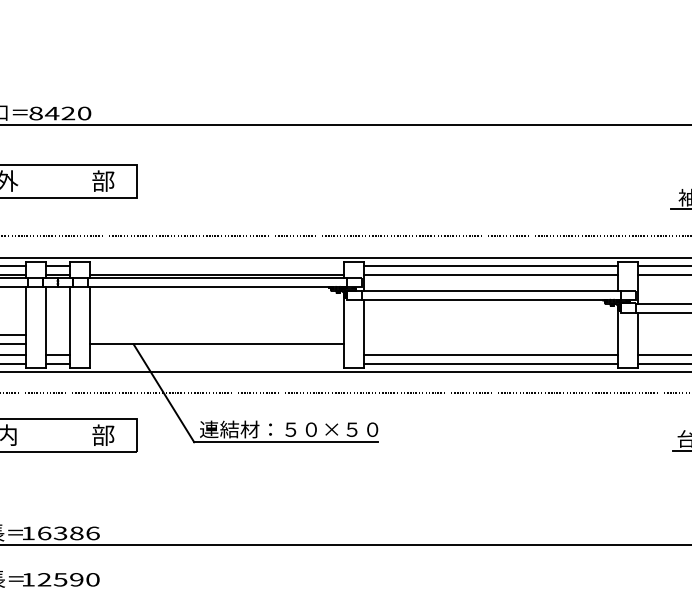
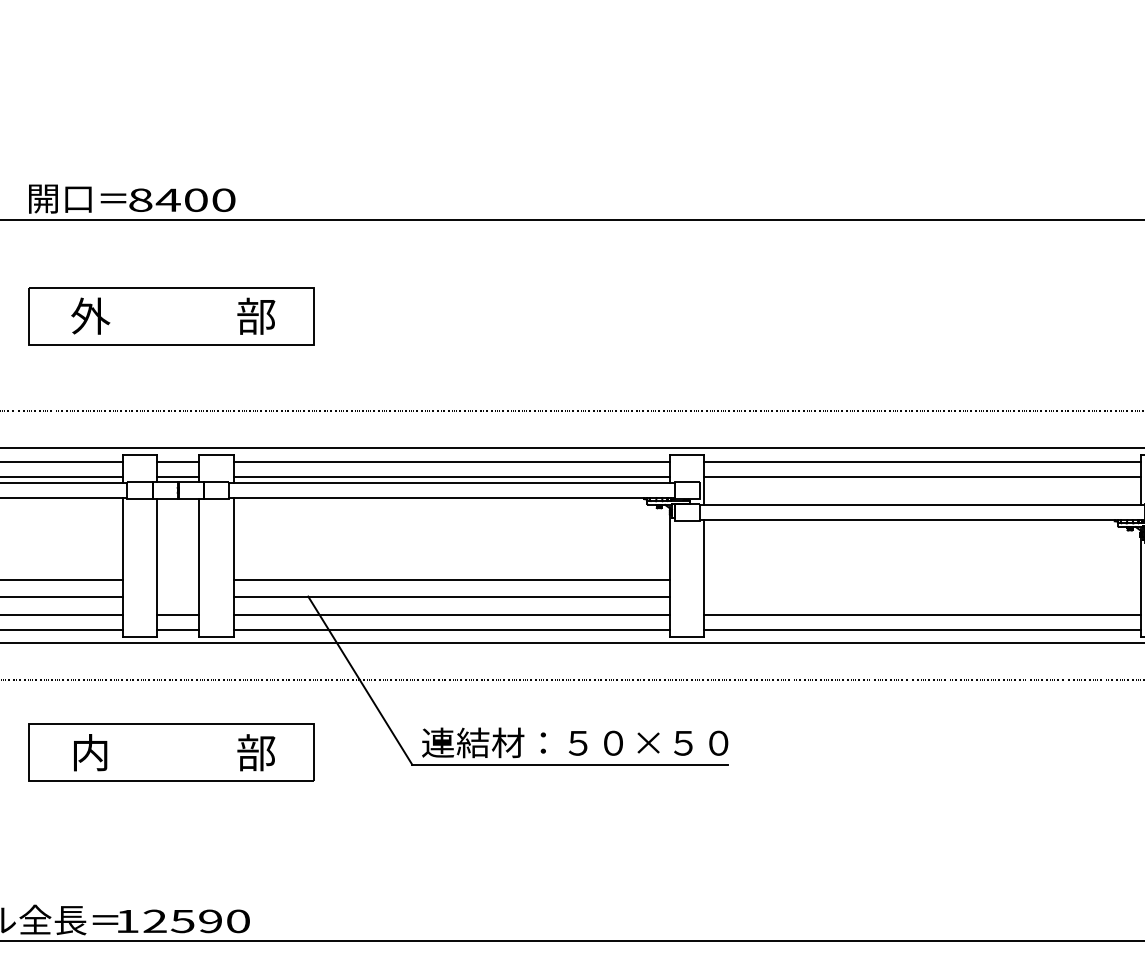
text: (68, 113) -> (196, 200), 8420 -> 8400
line: (217, 265) -> (452, 461), added
line: (217, 334) -> (452, 579), added
line: (217, 354) -> (452, 614), added
line: (217, 363) -> (452, 629), added
text: (68, 533) -> (196, 921), 16386 -> 12590

